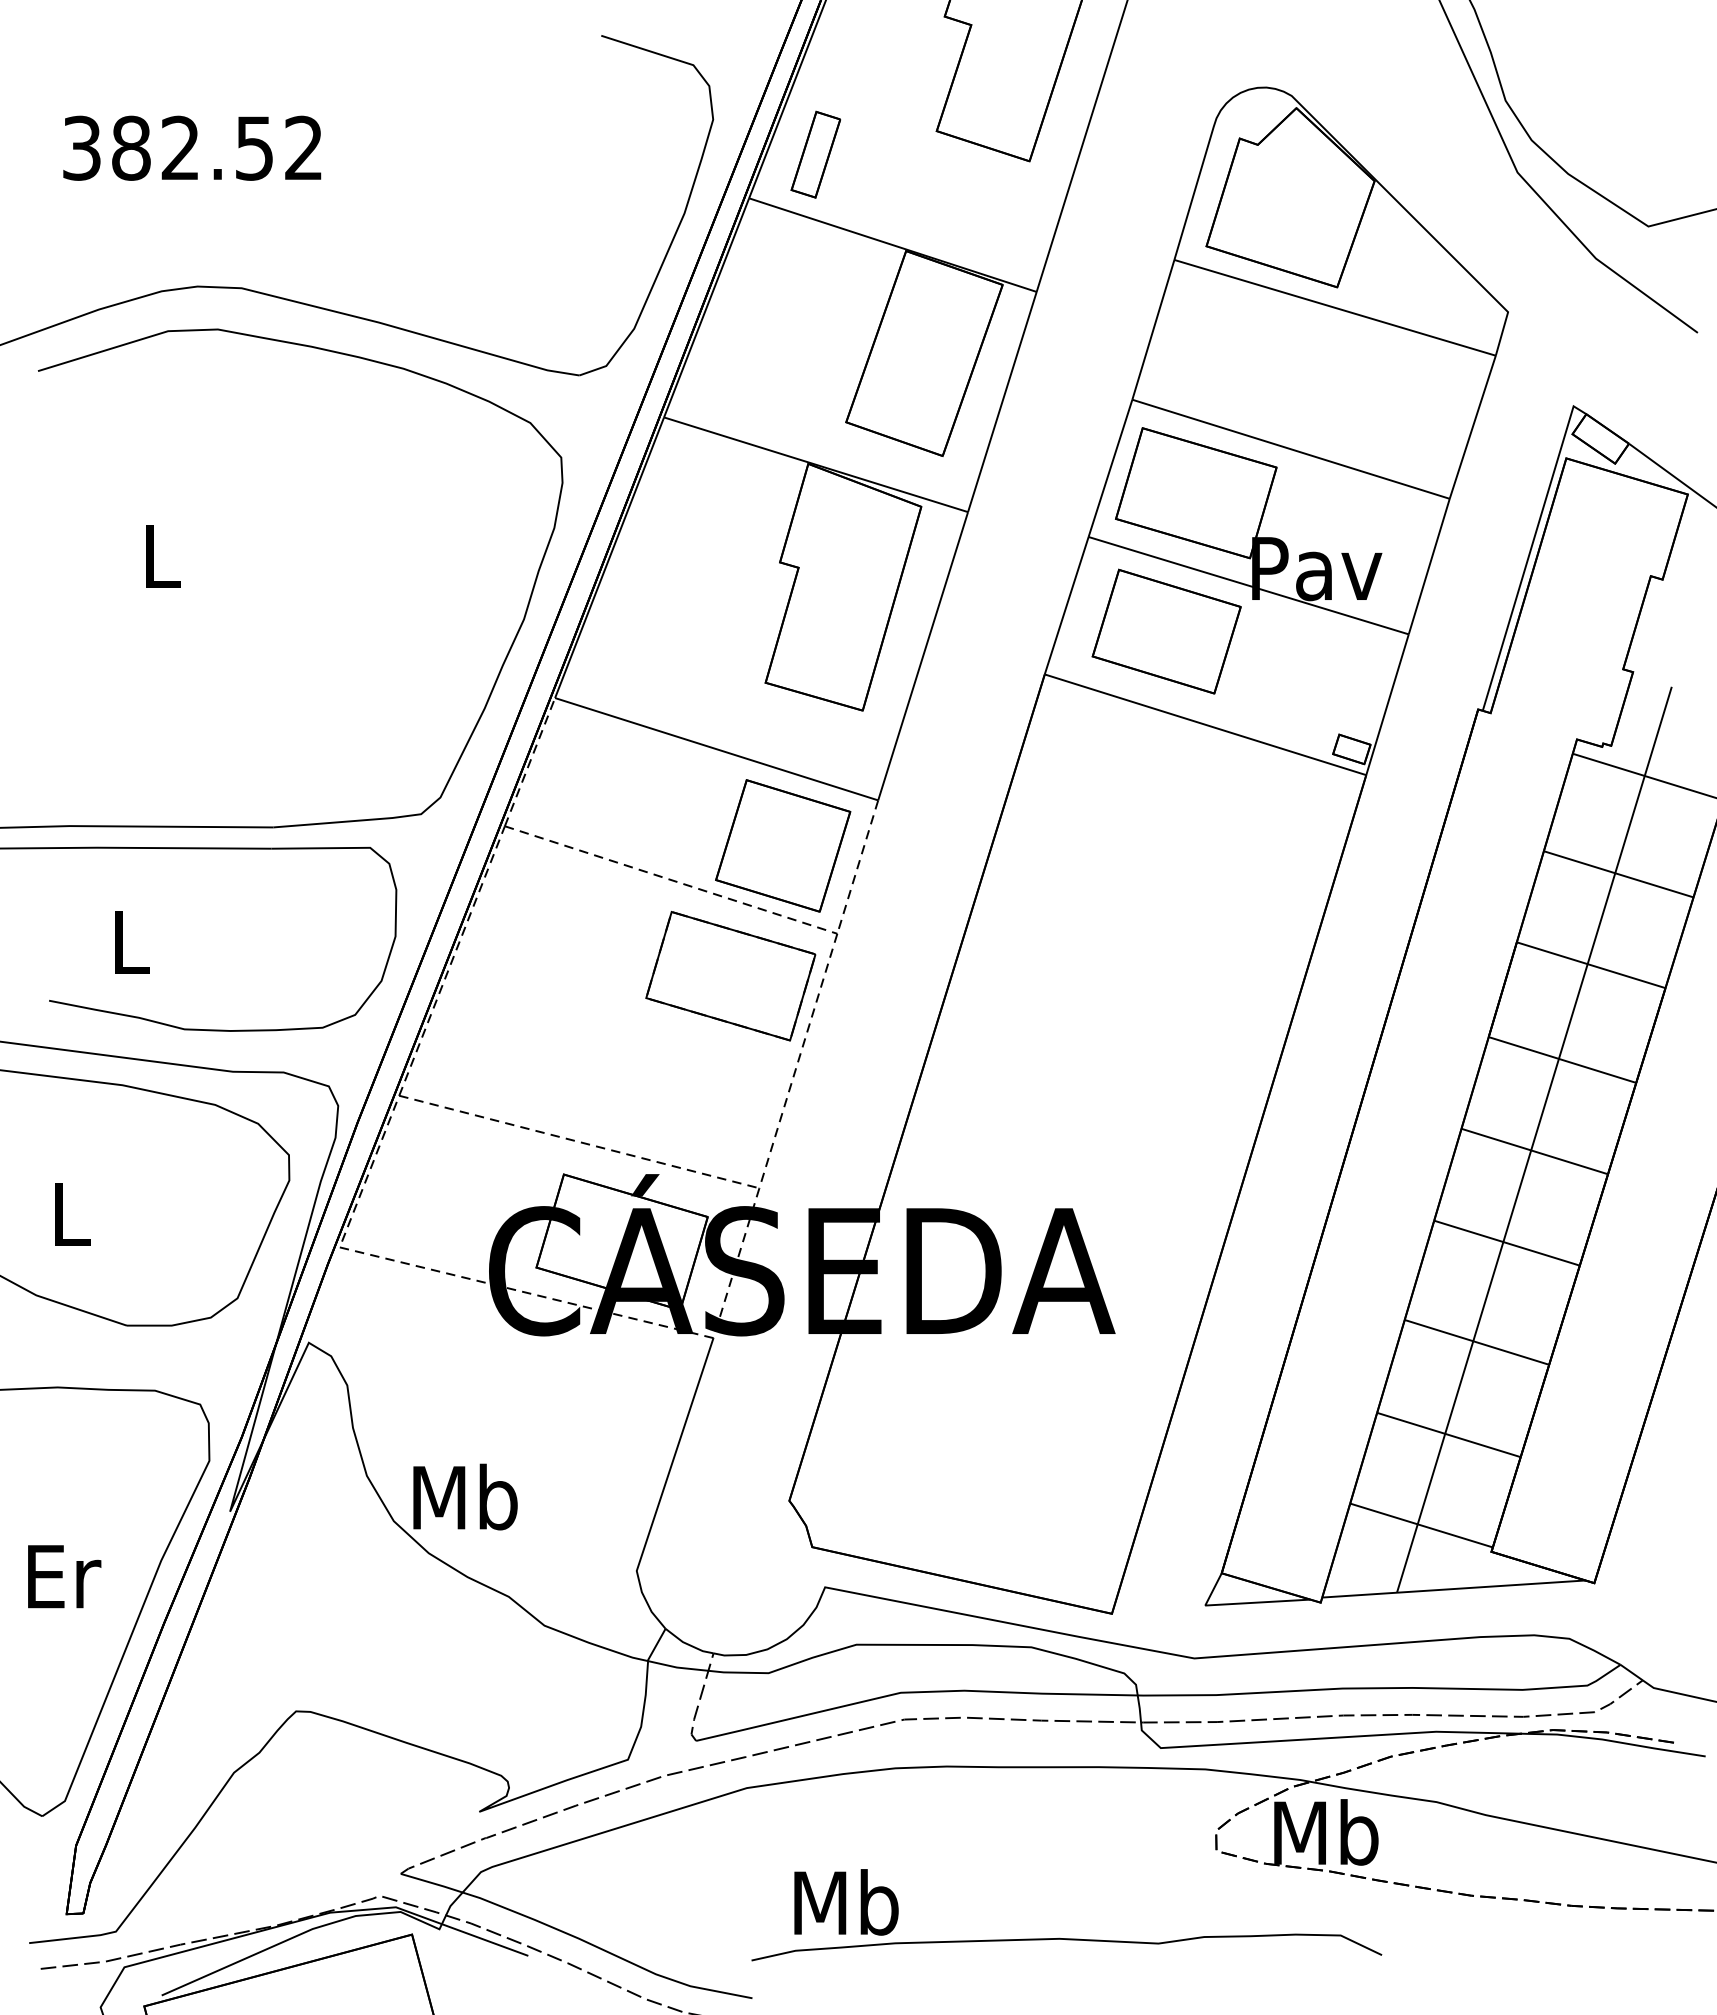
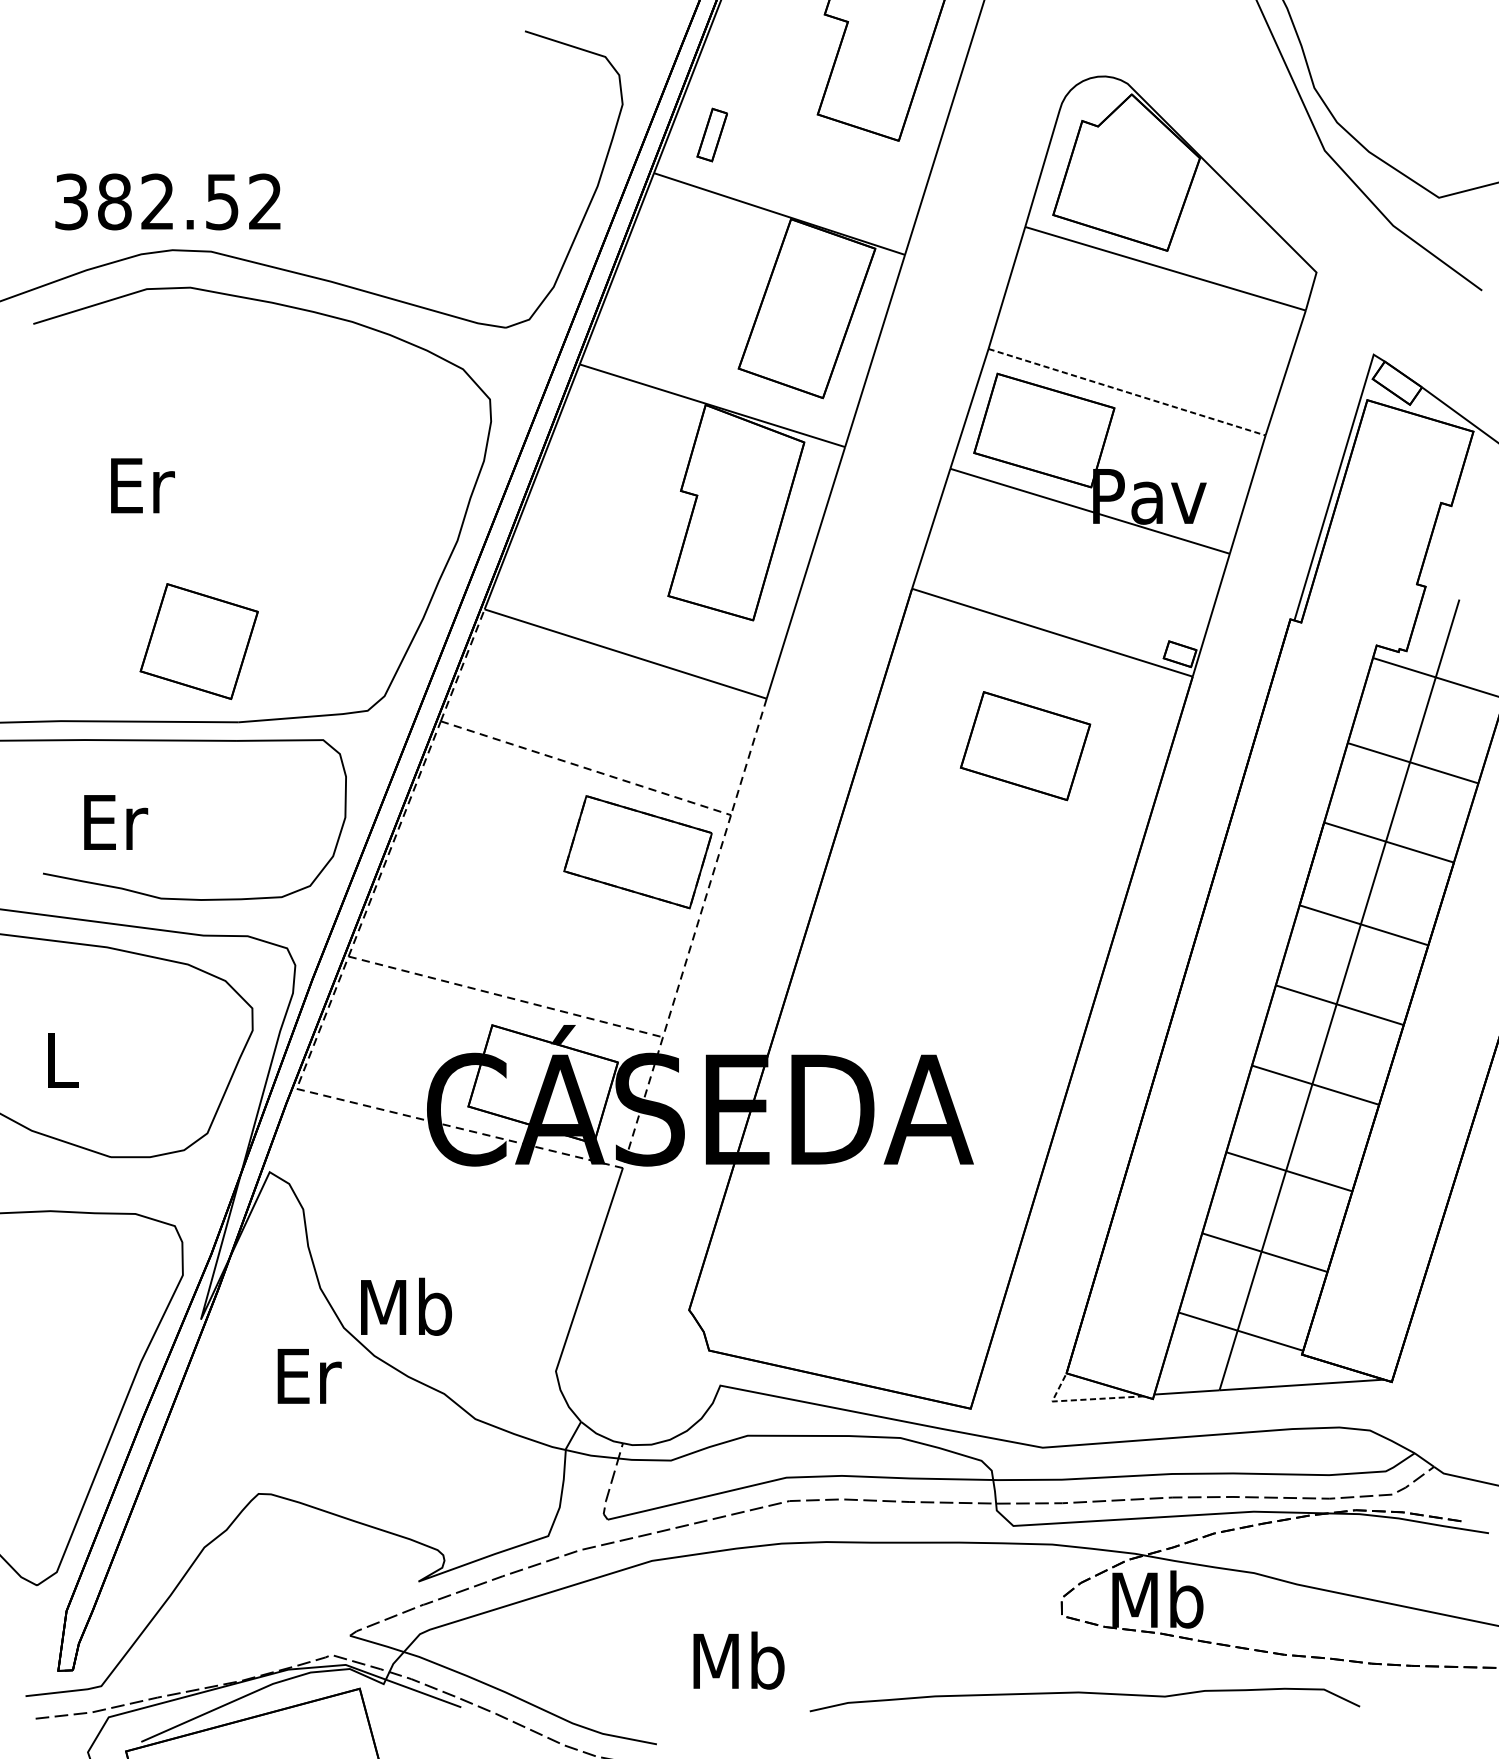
text: (192, 147) -> (168, 201), moved
part: (815, 154) -> (711, 134), size x0.7
line: (1291, 449) -> (1127, 392), solid -> dashed
text: (163, 556) -> (142, 485), L -> Er
part: (1166, 631) -> (1025, 745), moved
part: (783, 845) -> (199, 641), moved
text: (132, 941) -> (115, 821), L -> Er
text: (64, 1576) -> (309, 1376), moved
line: (1239, 1603) -> (1082, 1399), solid -> dashed
curve: (1066, 1940) -> (1084, 1693), moved

